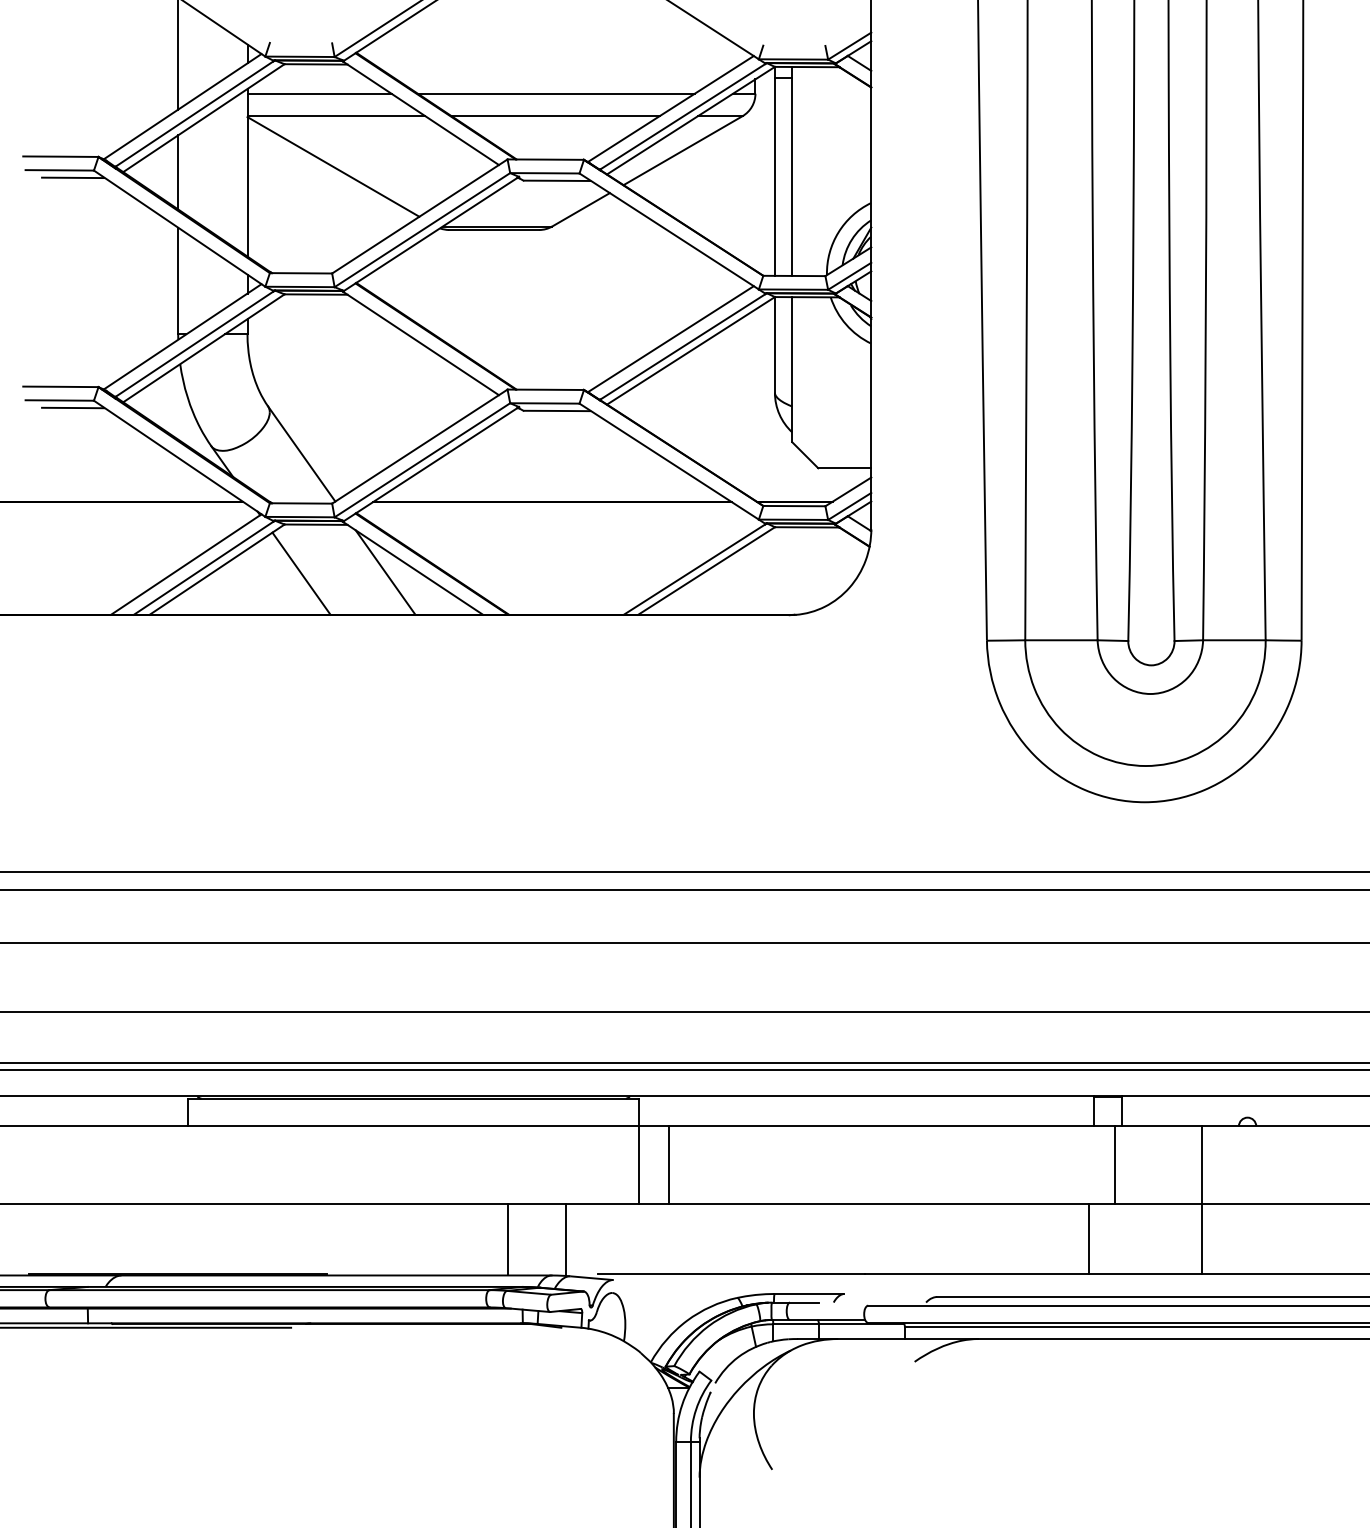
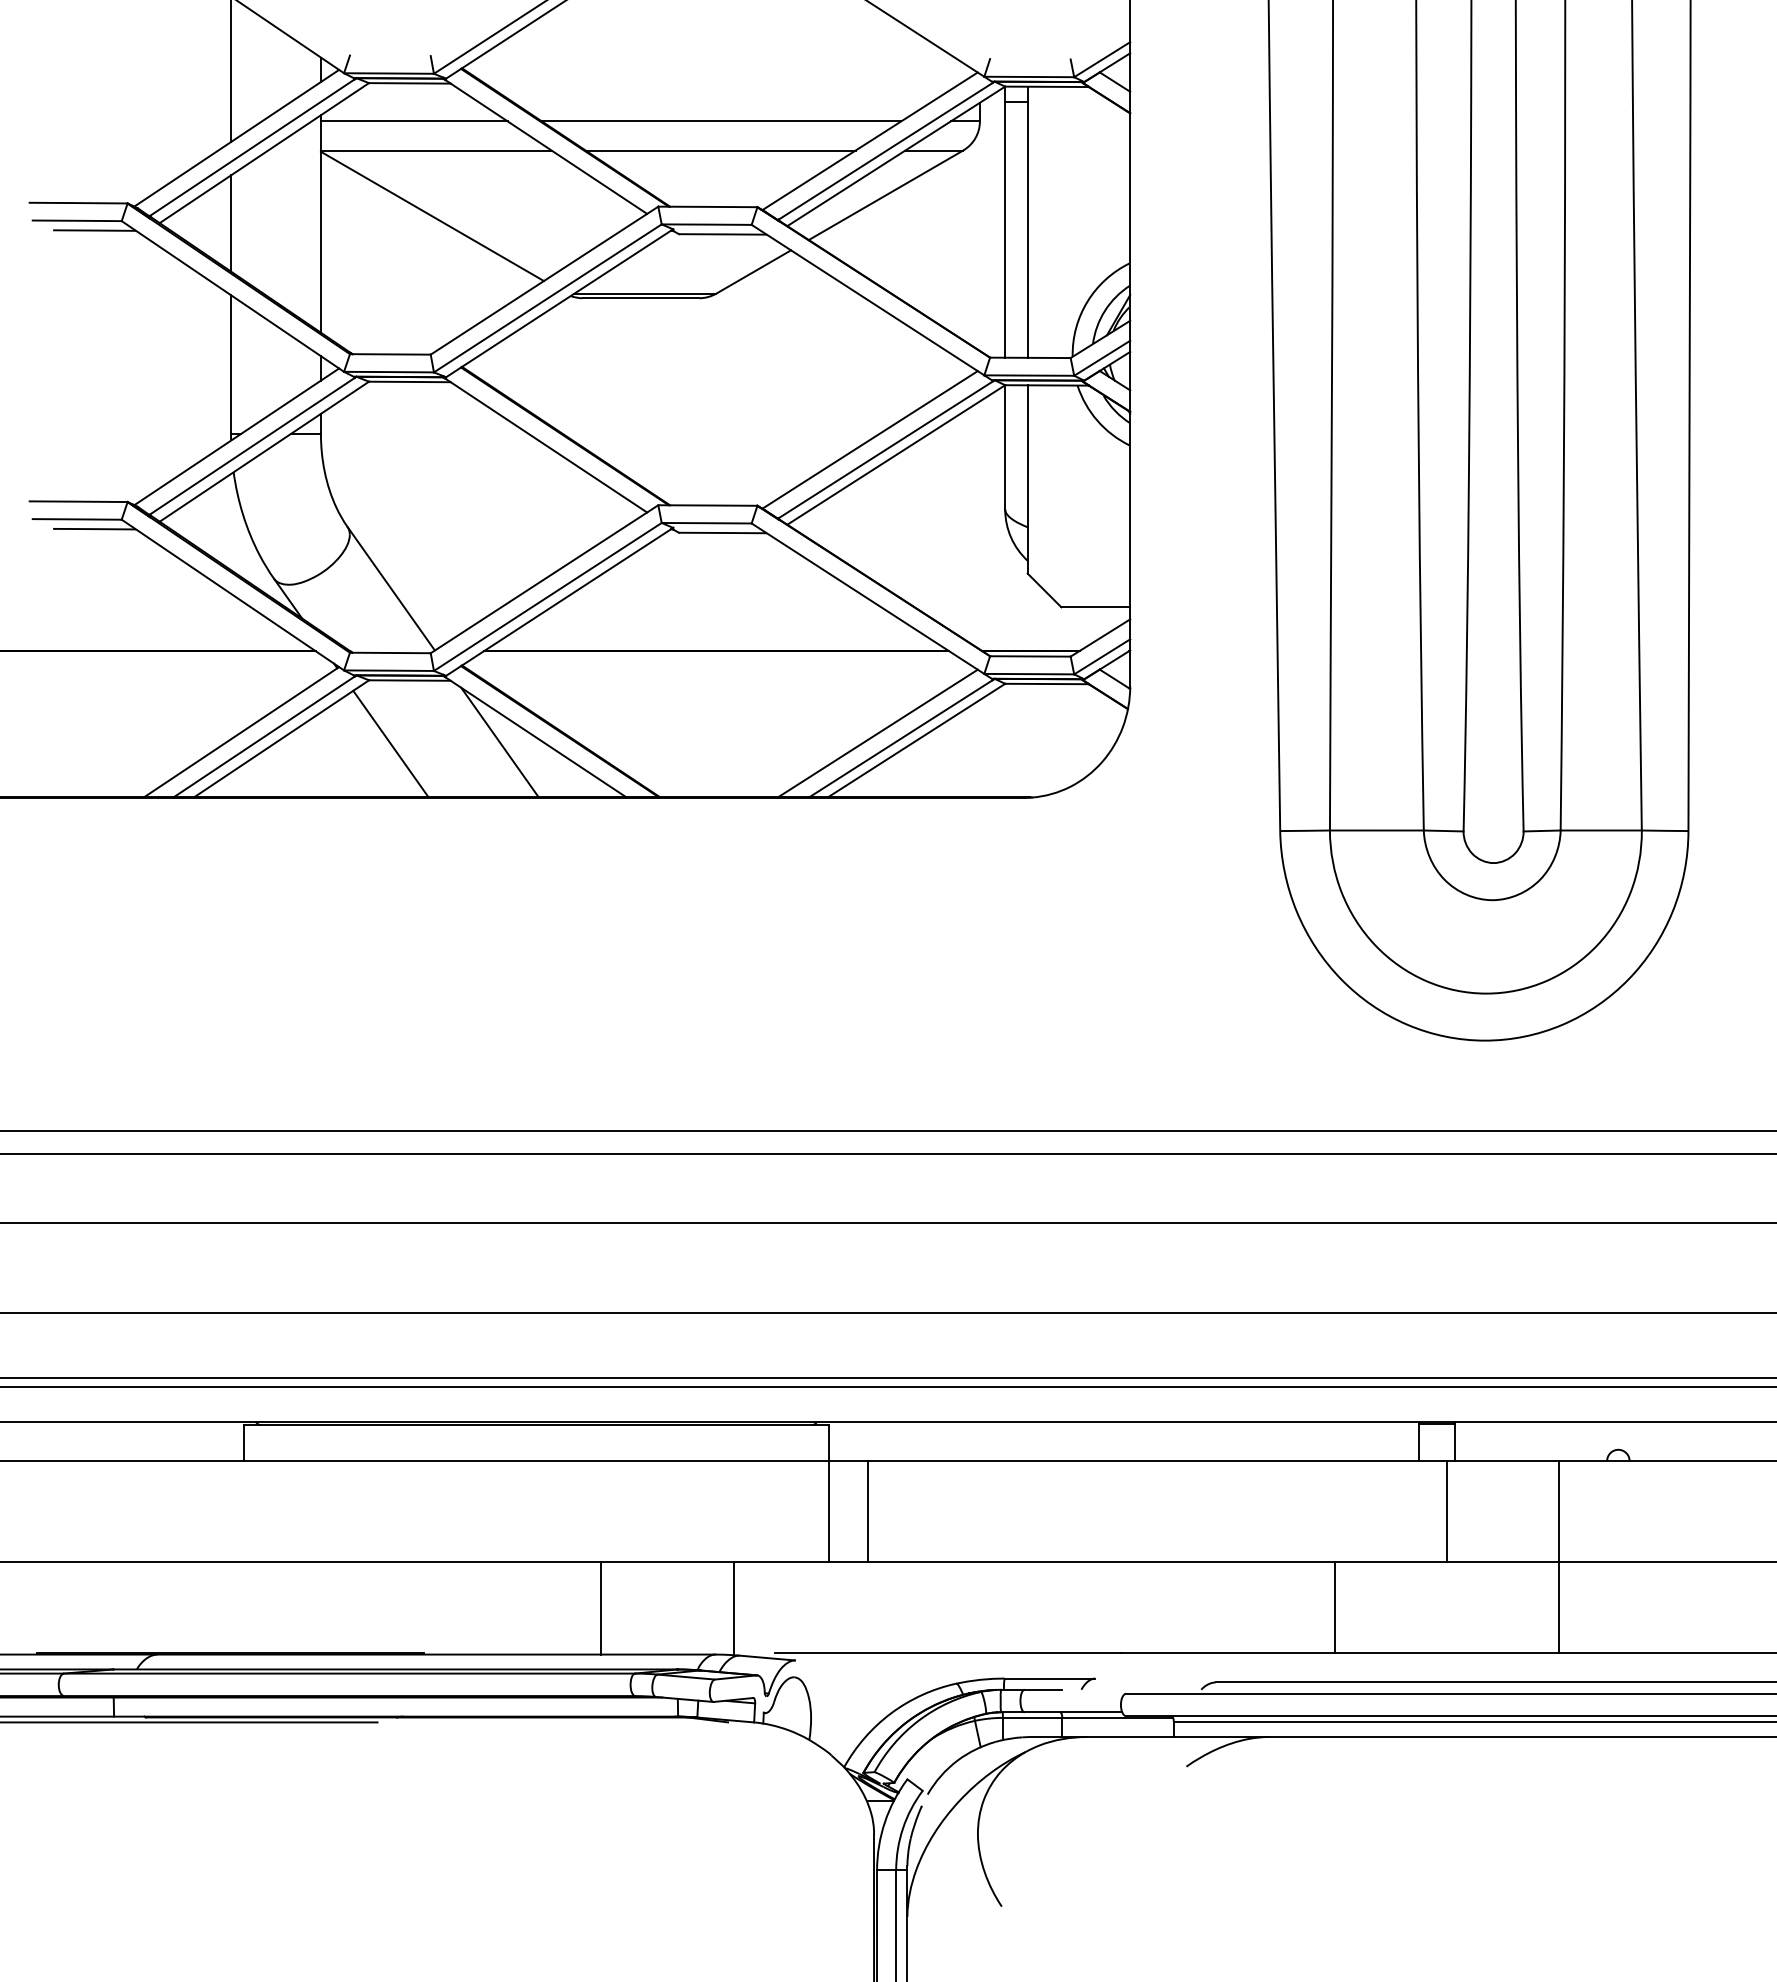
line: (676, 565) -> (877, 733), added
line: (507, 1239) -> (600, 1608), moved
line: (1088, 1239) -> (1334, 1607), moved

